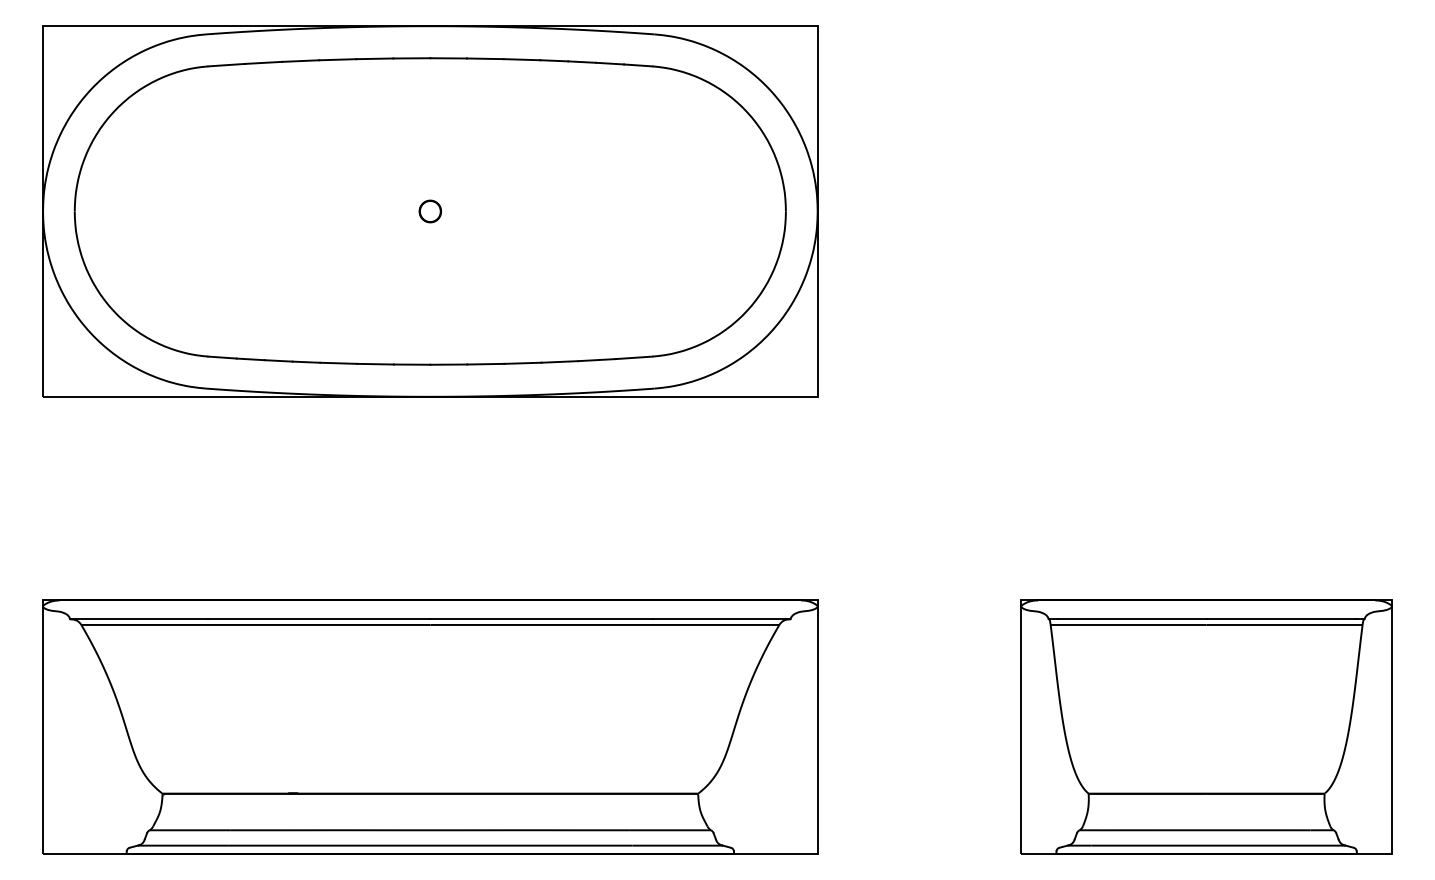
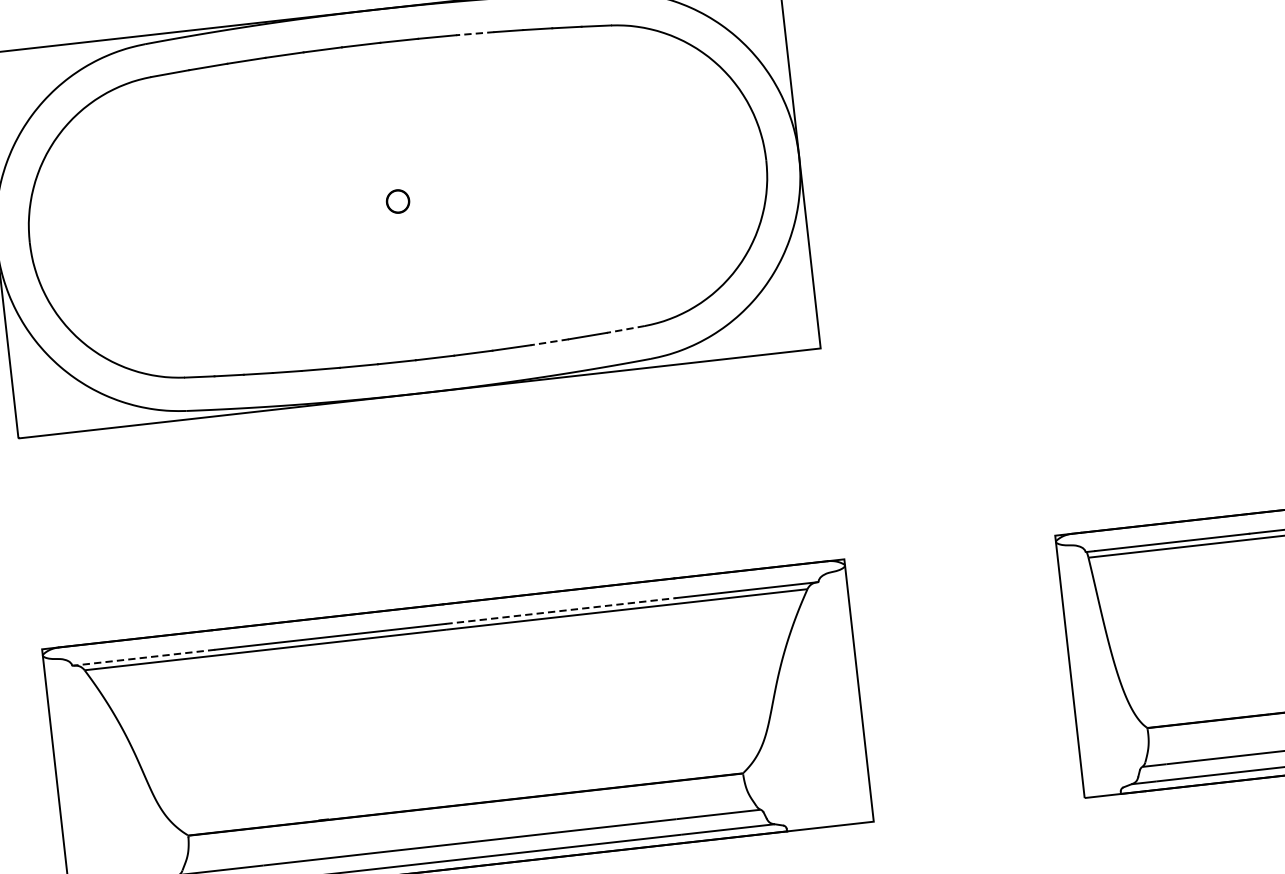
line: (521, 59) -> (474, 33), solid -> dashed
line: (633, 357) -> (625, 329), solid -> dashed
line: (559, 361) -> (549, 341), solid -> dashed
line: (139, 619) -> (144, 657), solid -> dashed
line: (541, 619) -> (560, 611), solid -> dashed

